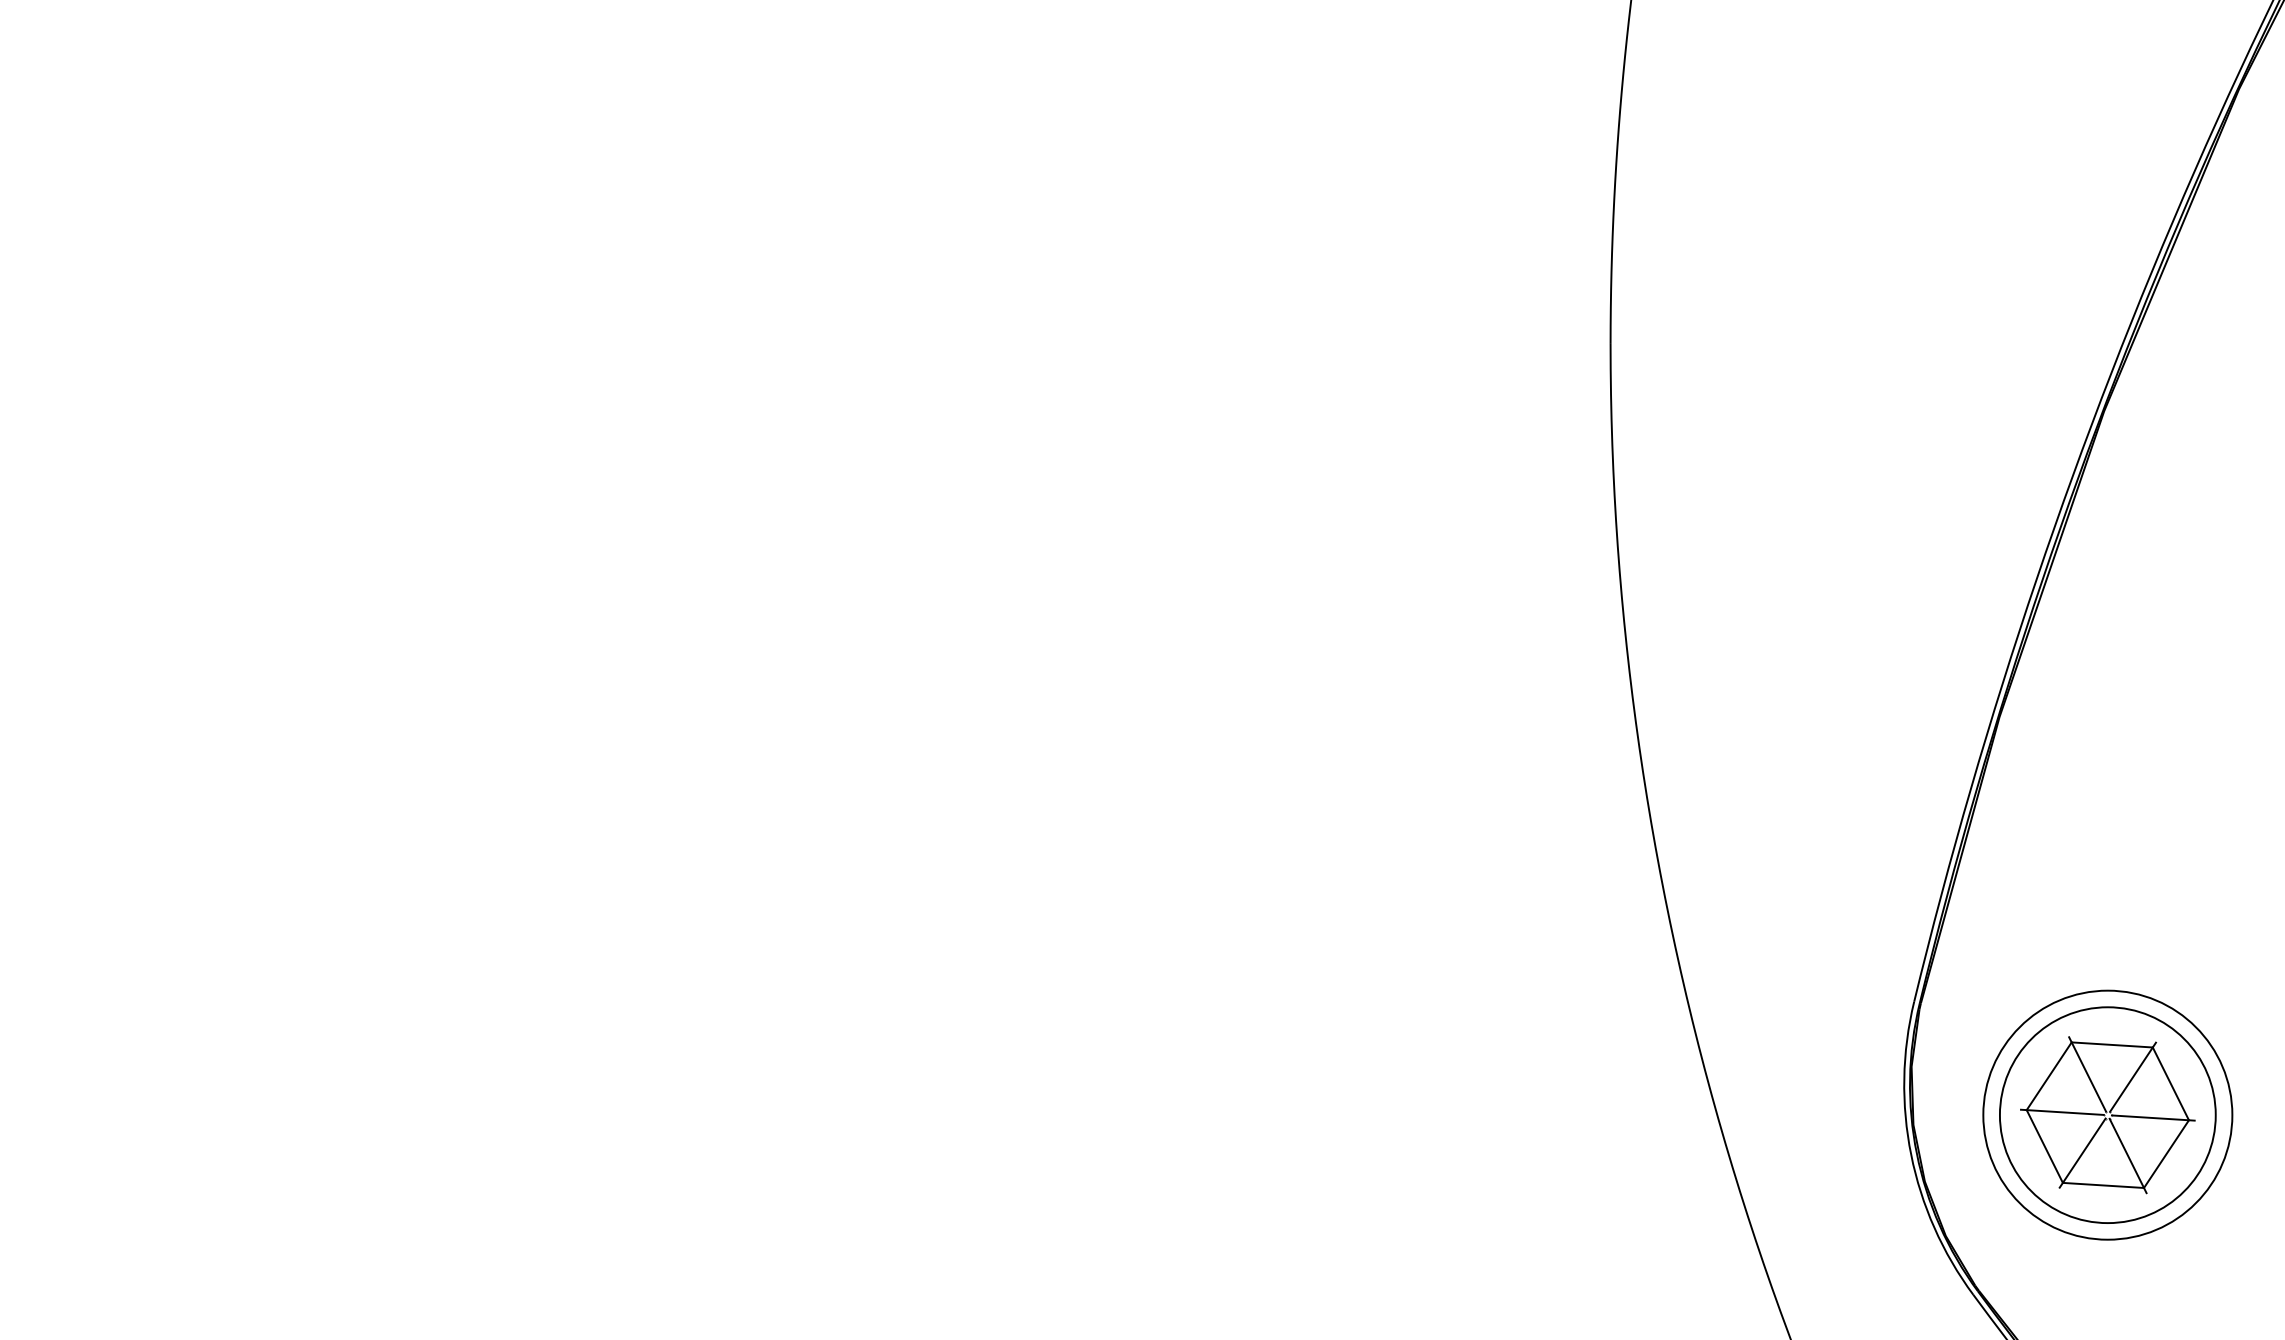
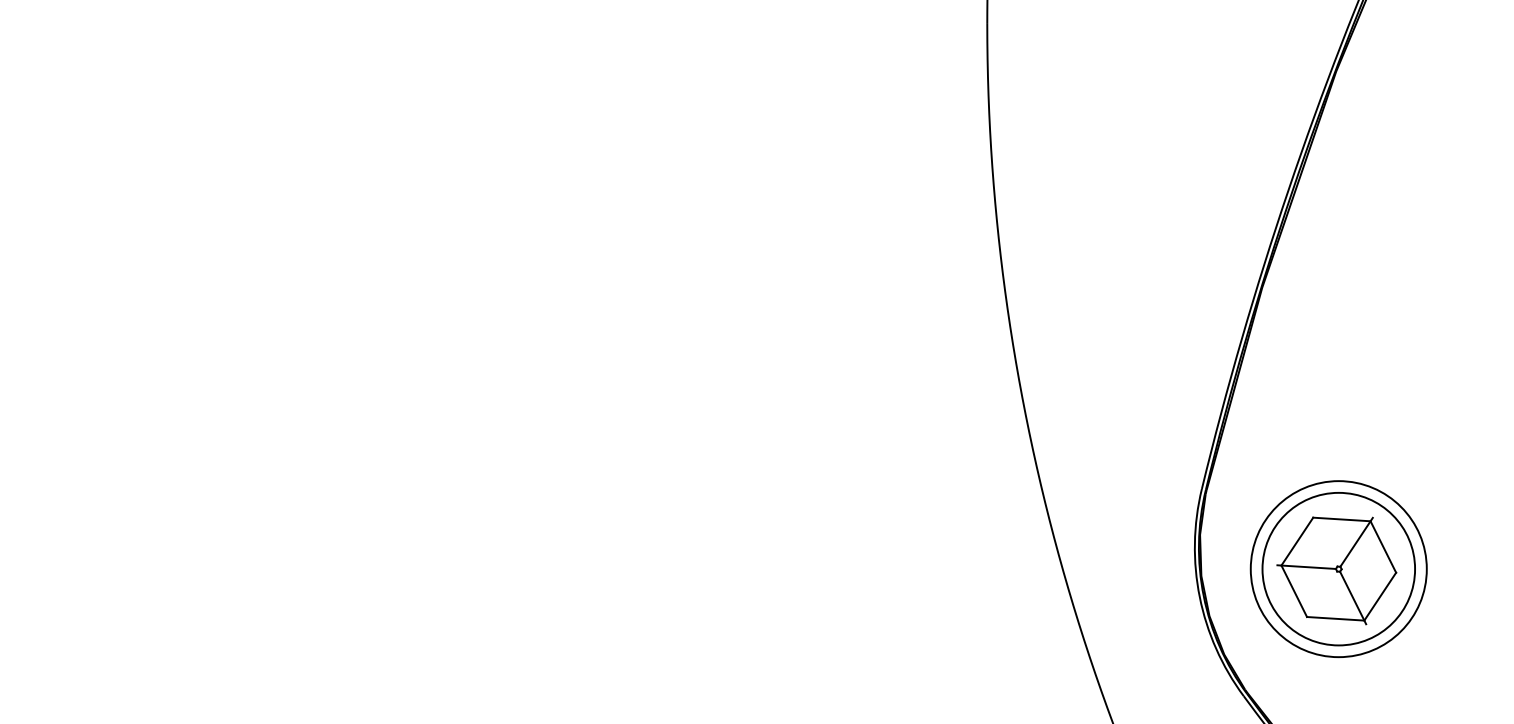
line: (2087, 1074) -> (1324, 540), removed
line: (2152, 1117) -> (1370, 570), removed
line: (2082, 1152) -> (1320, 595), removed

